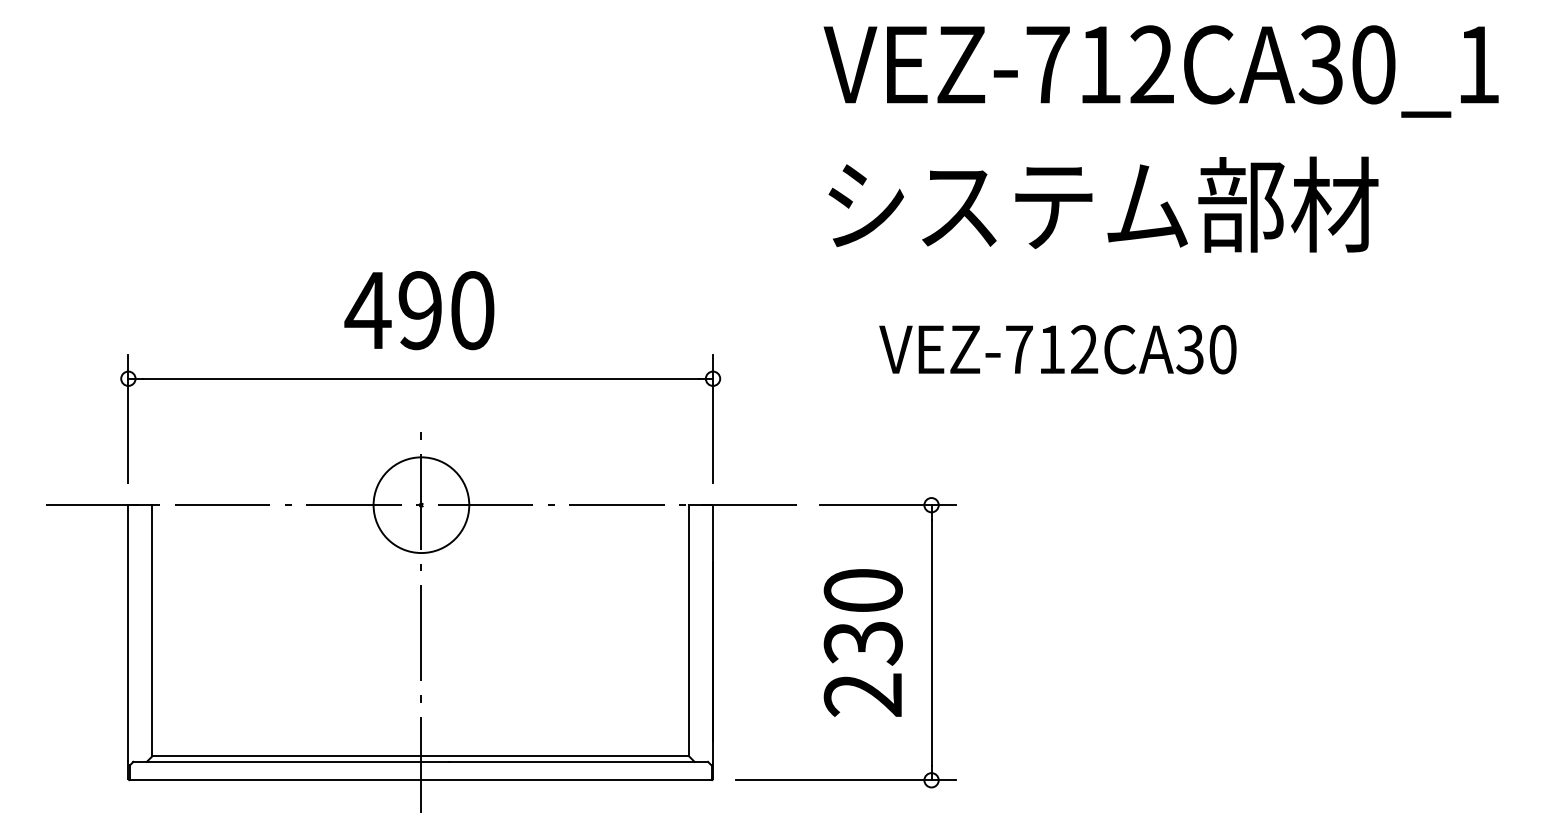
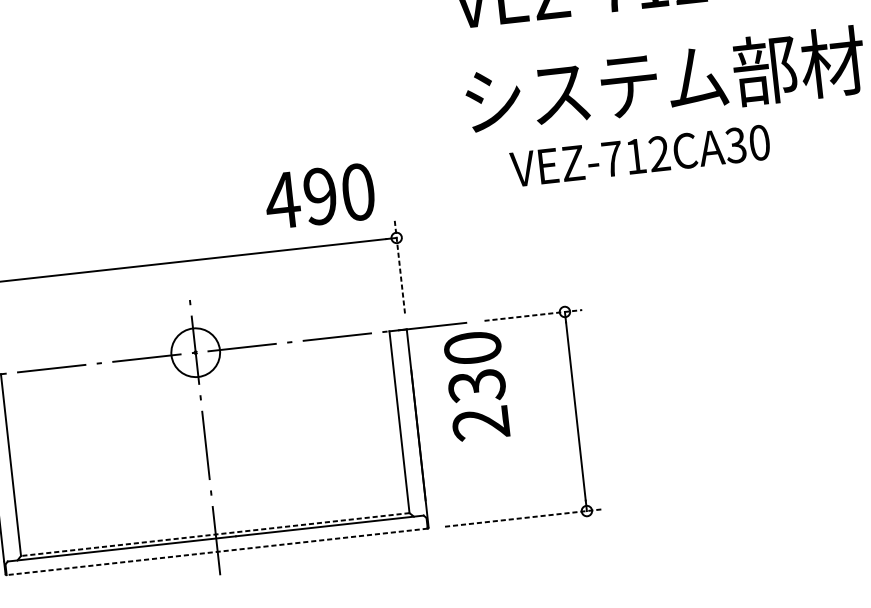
text: (419, 310) -> (319, 196), moved
text: (1057, 349) -> (639, 155), moved
line: (713, 418) -> (400, 266), solid -> dashed
circle: (421, 505) -> (195, 352), size x0.7
line: (887, 505) -> (533, 315), solid -> dashed
text: (862, 642) -> (476, 385), moved
line: (420, 756) -> (215, 534), solid -> dashed
line: (420, 780) -> (217, 552), solid -> dashed
line: (845, 780) -> (524, 518), solid -> dashed

